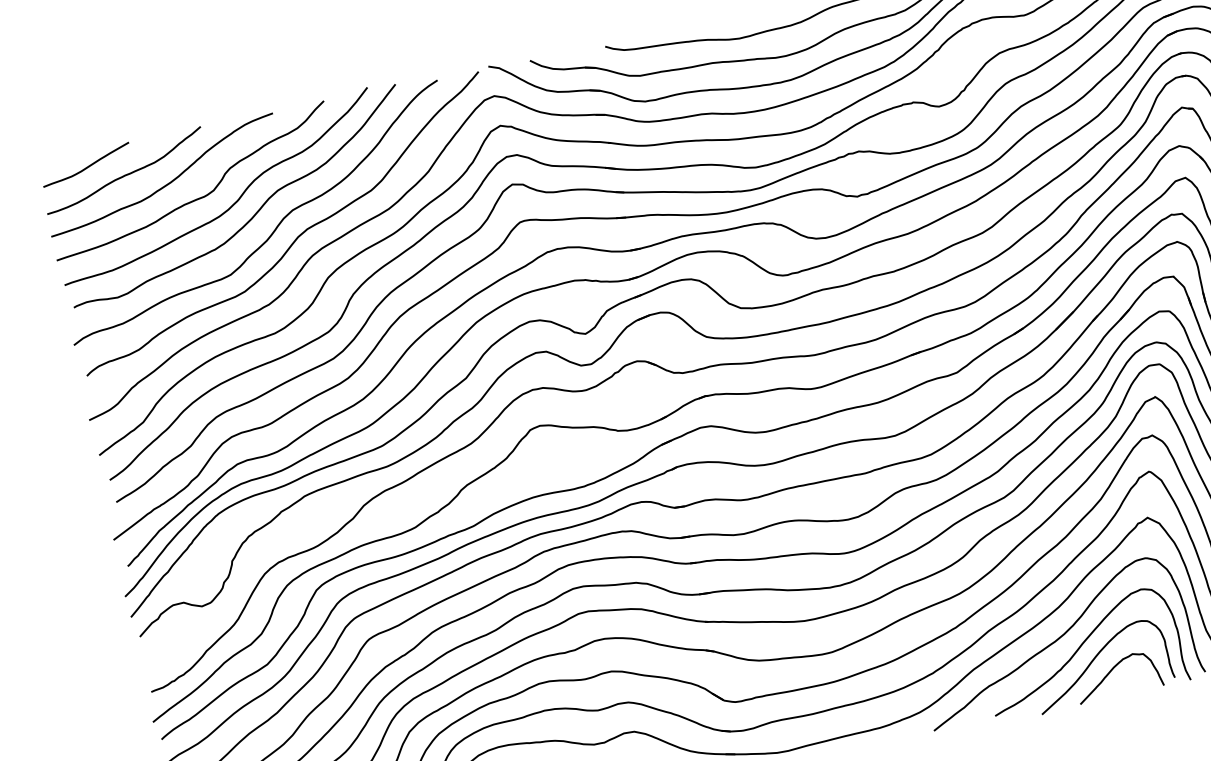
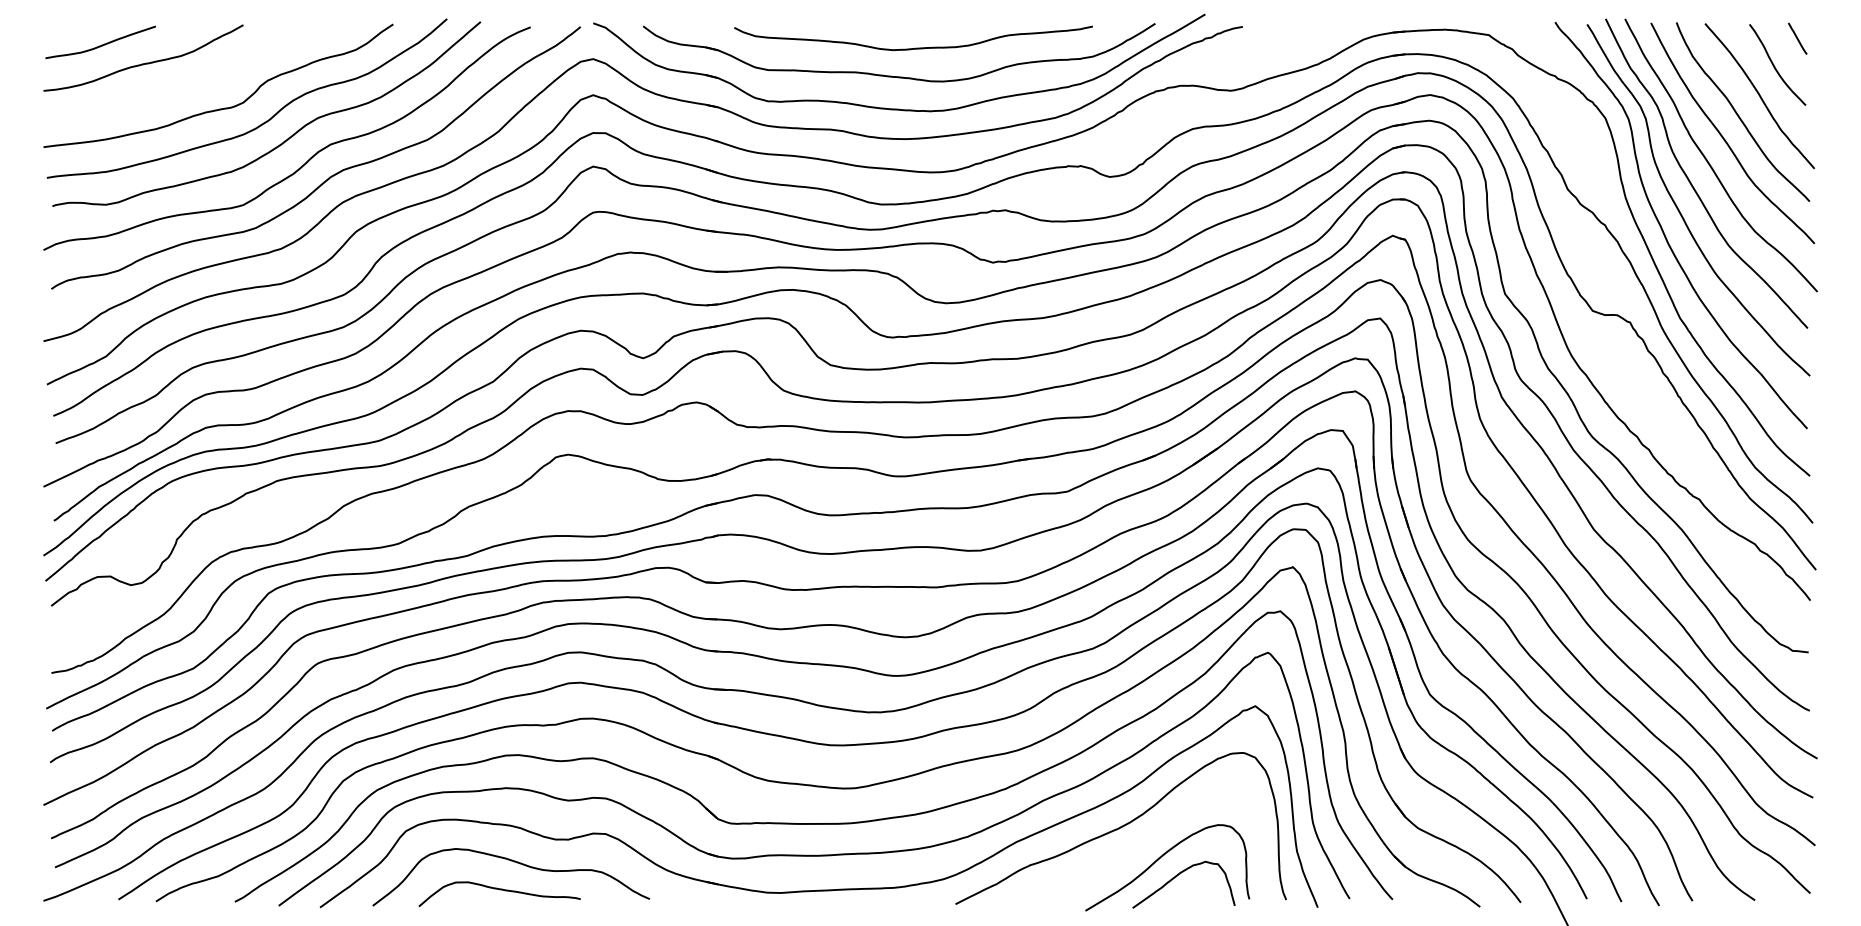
curve: (167, 183) -> (191, 83), removed
curve: (1079, 648) -> (1145, 842), removed

